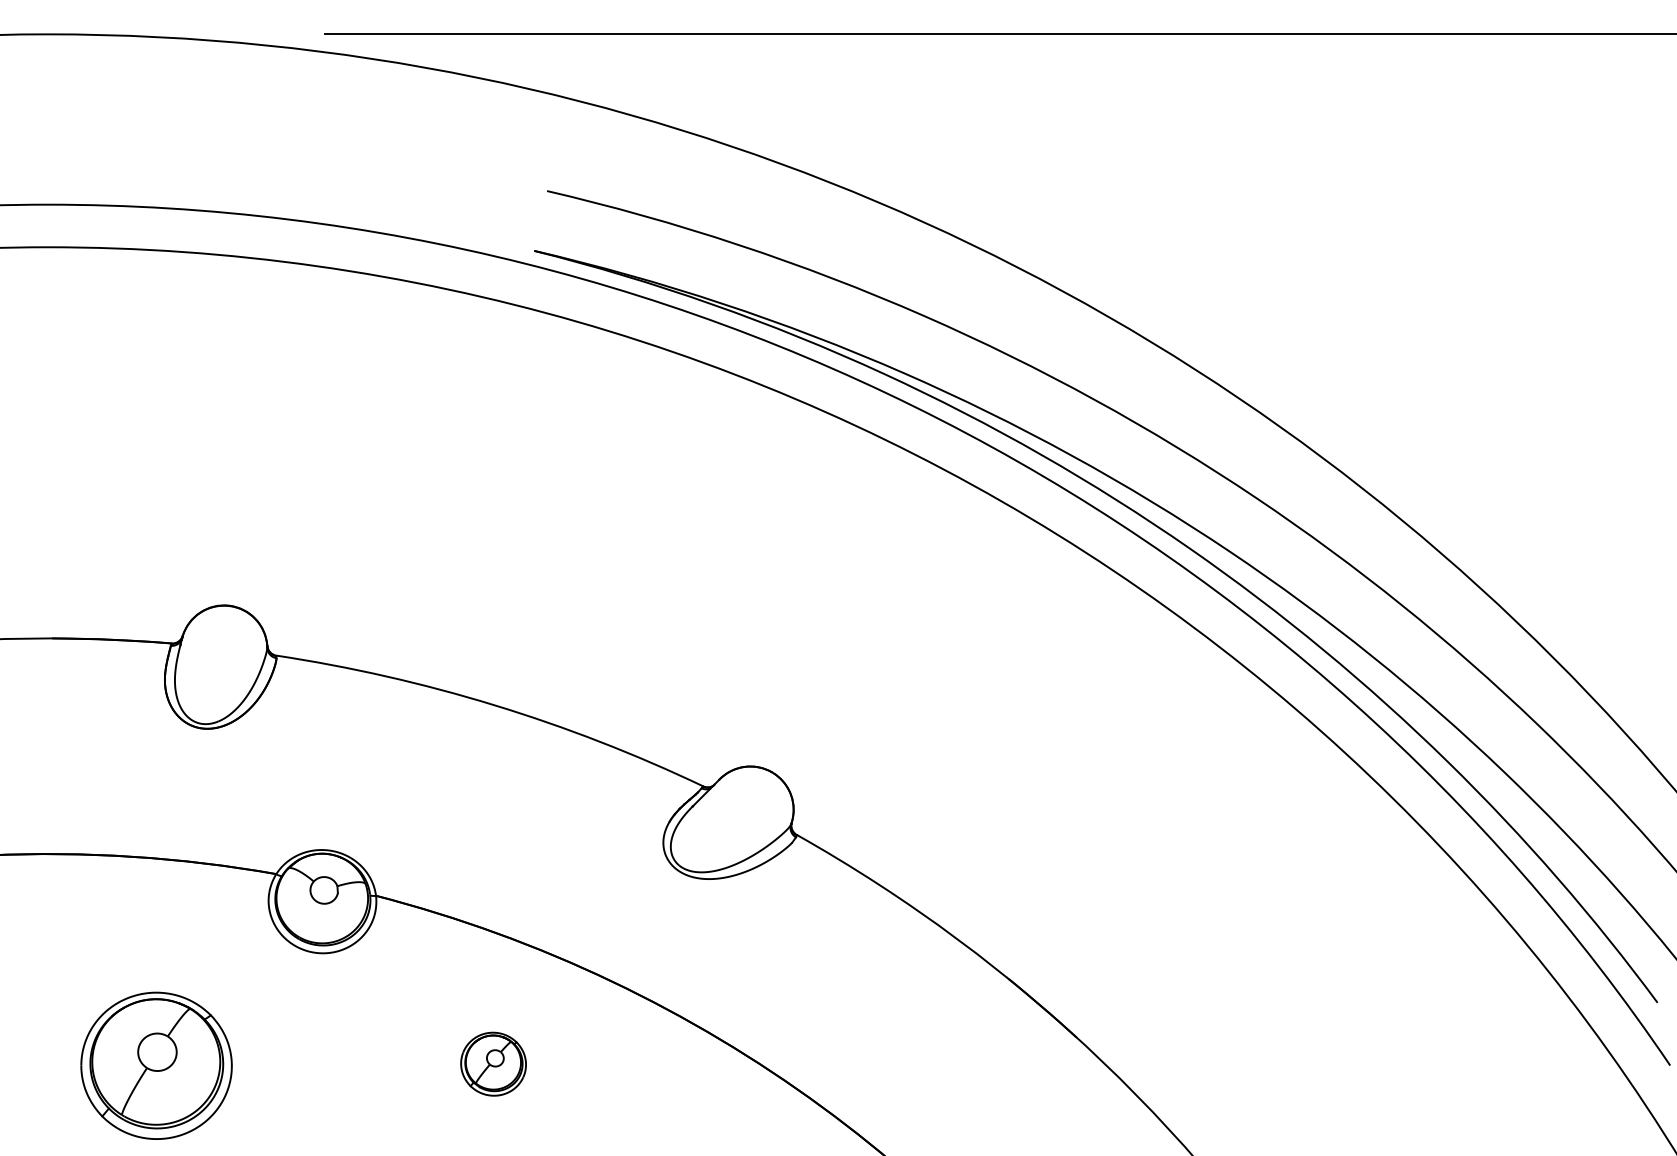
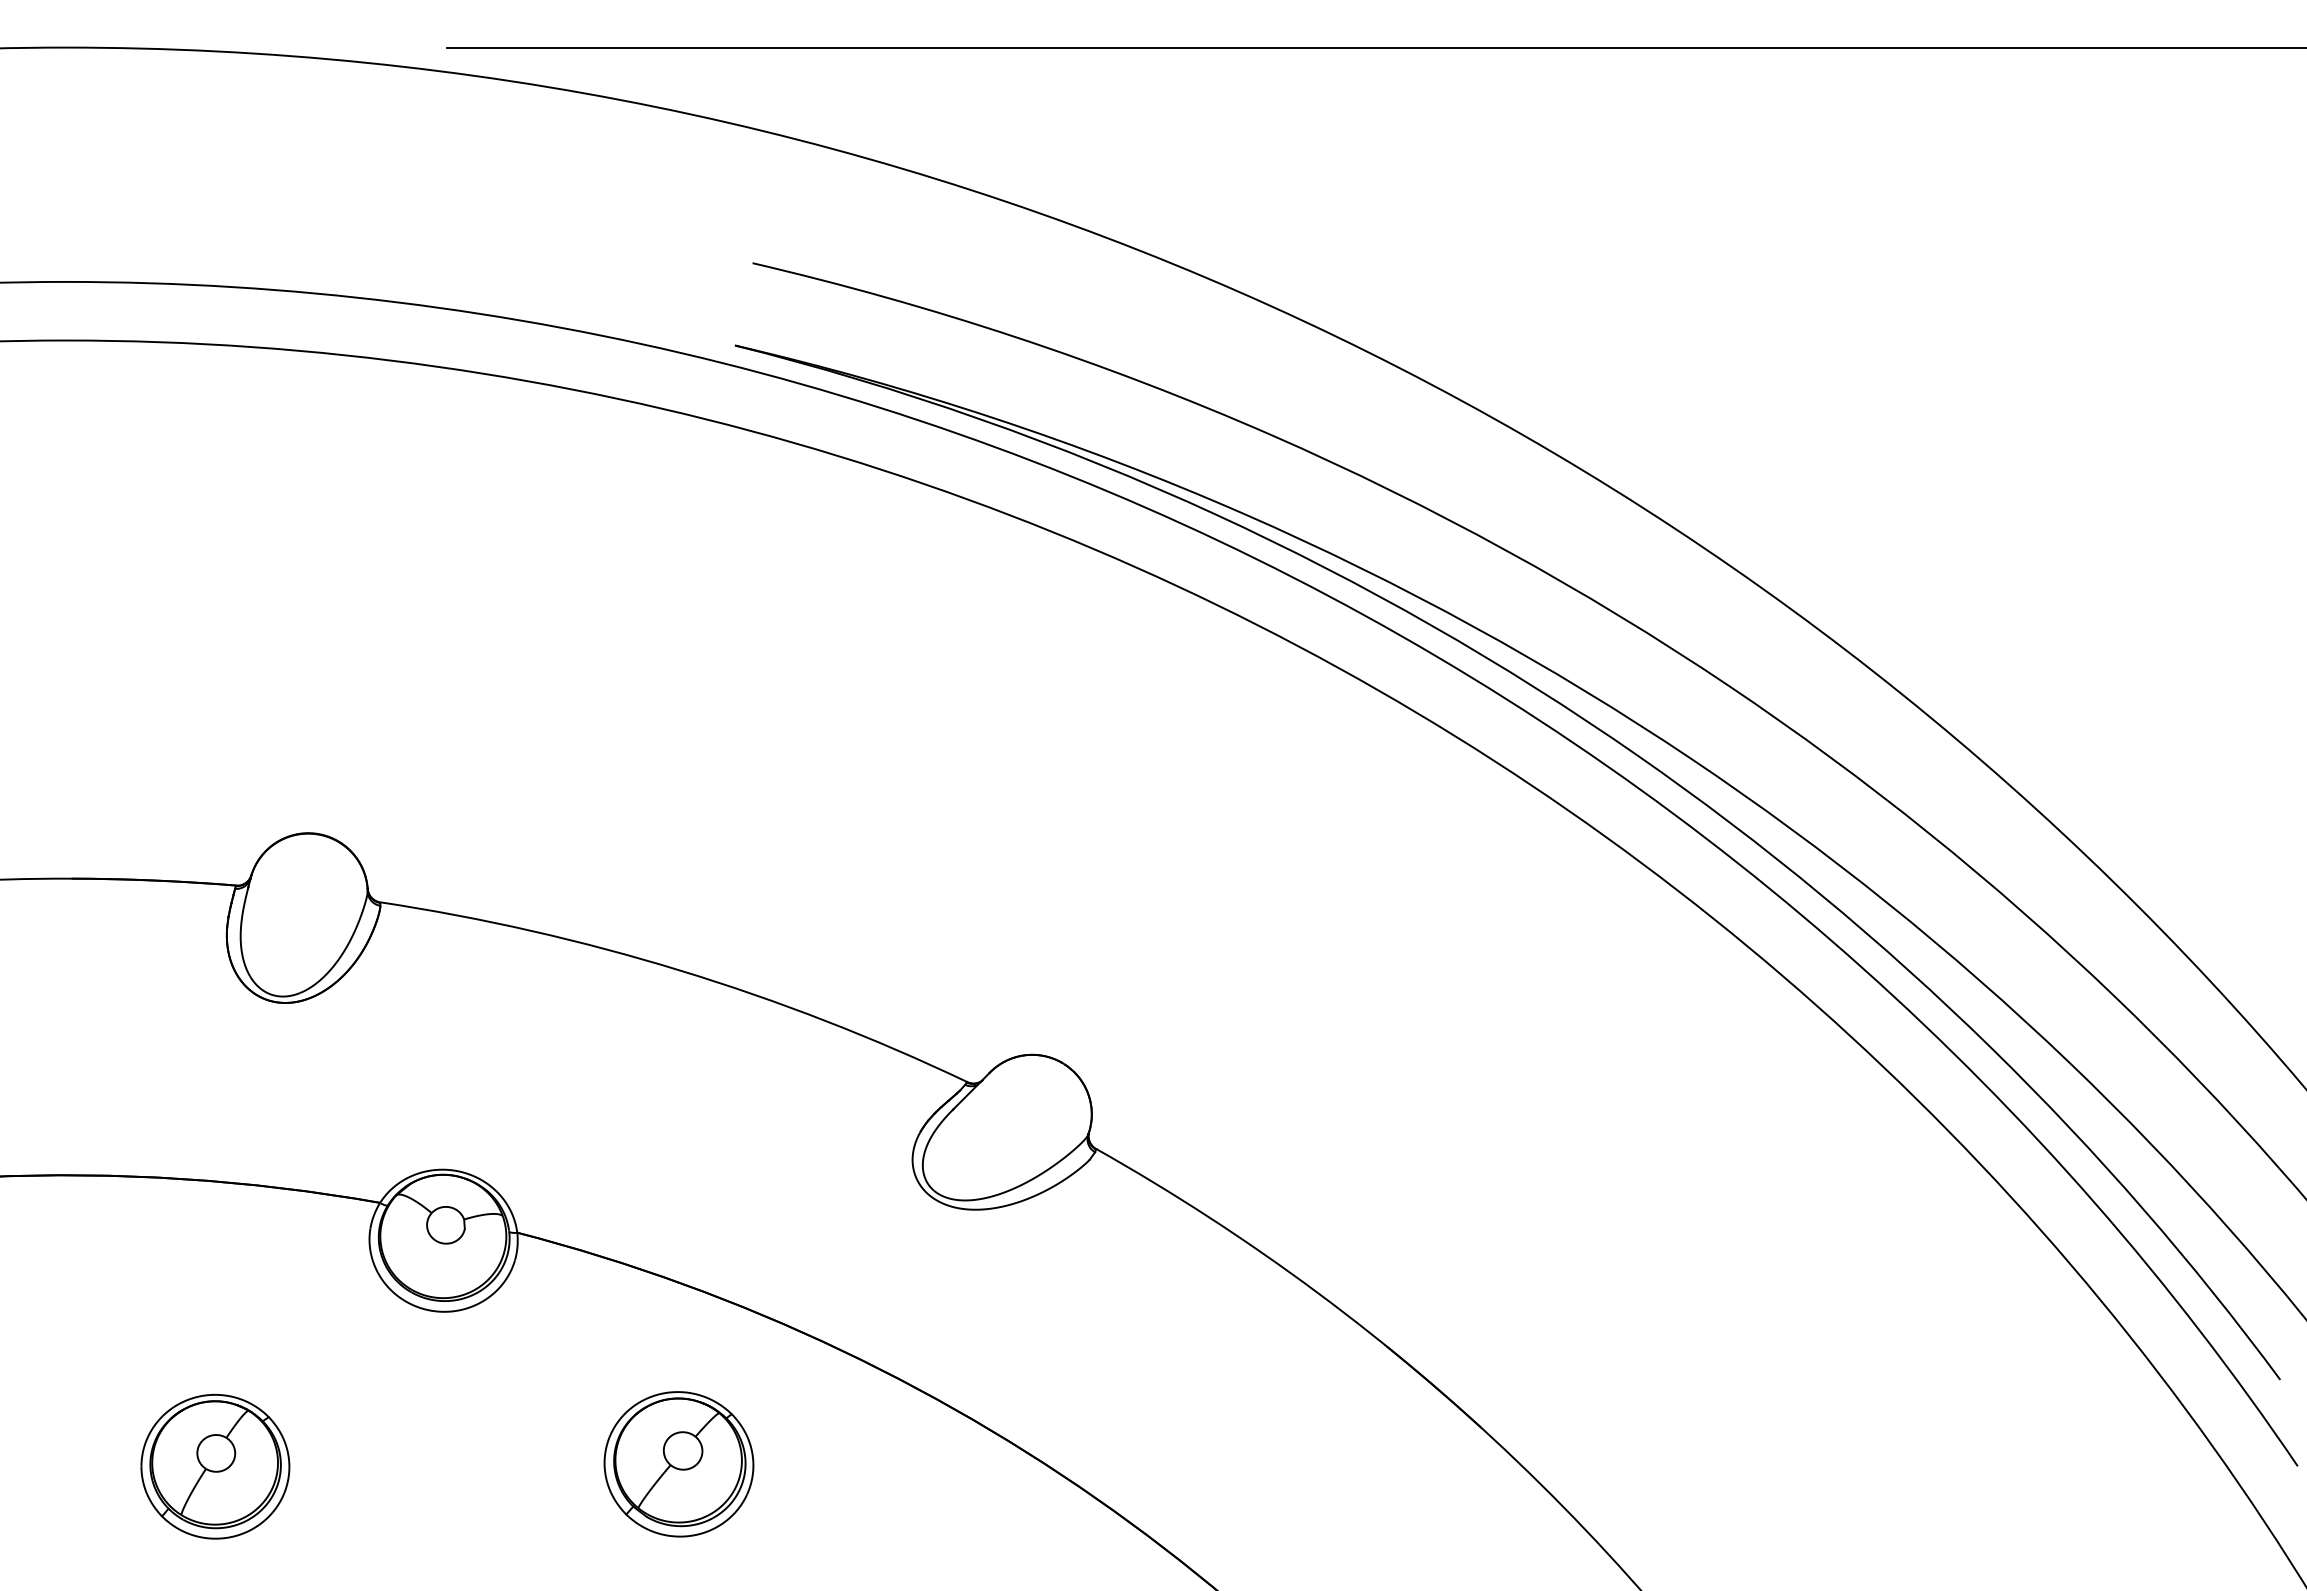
part: (493, 1064) -> (678, 1464), size x1.67
part: (156, 1065) -> (215, 1466), size x0.71

